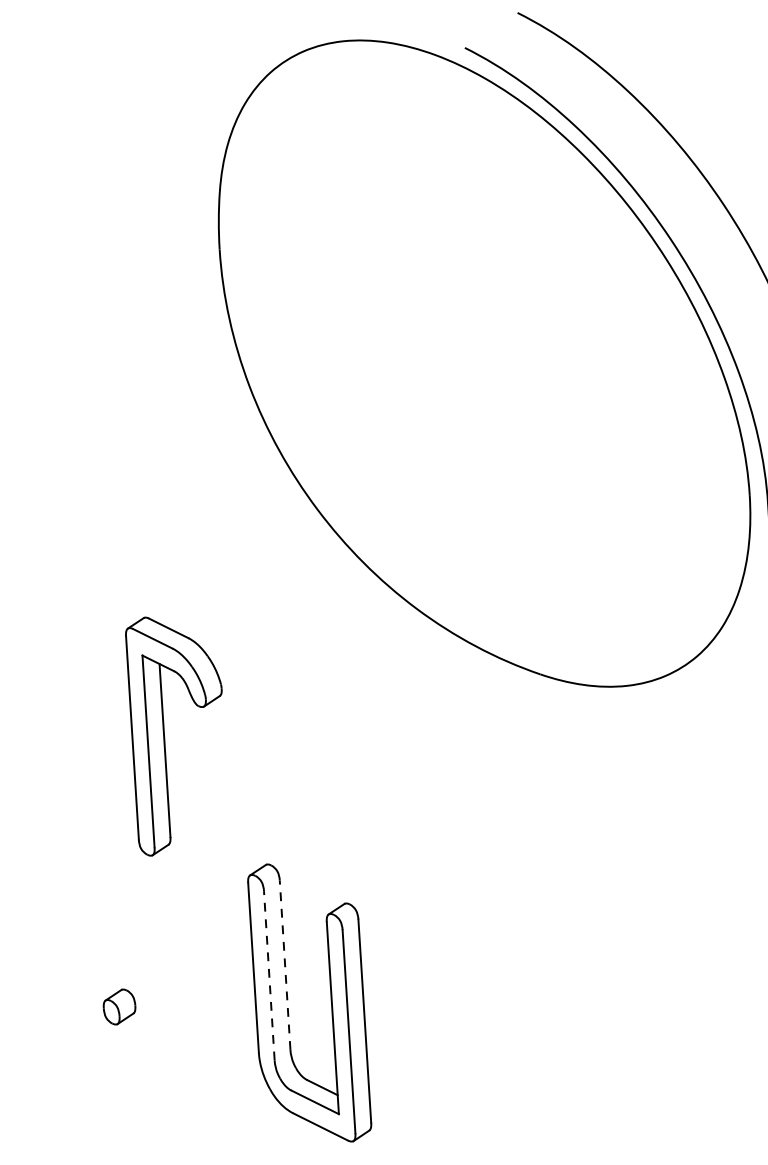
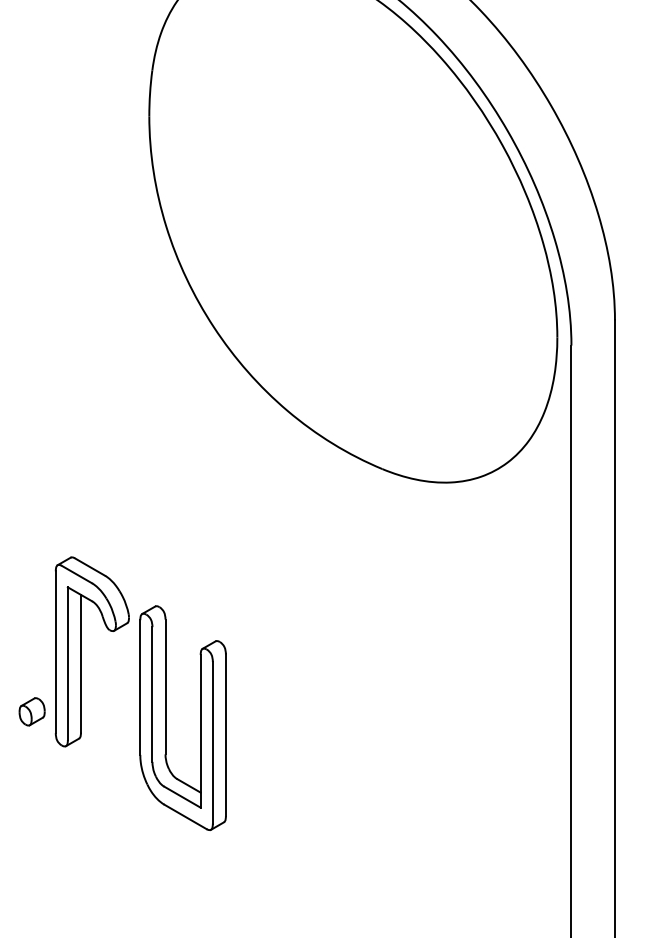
part: (164, 735) -> (81, 651), moved
line: (285, 964) -> (165, 686), dashed -> solid
line: (269, 975) -> (152, 694), dashed -> solid

